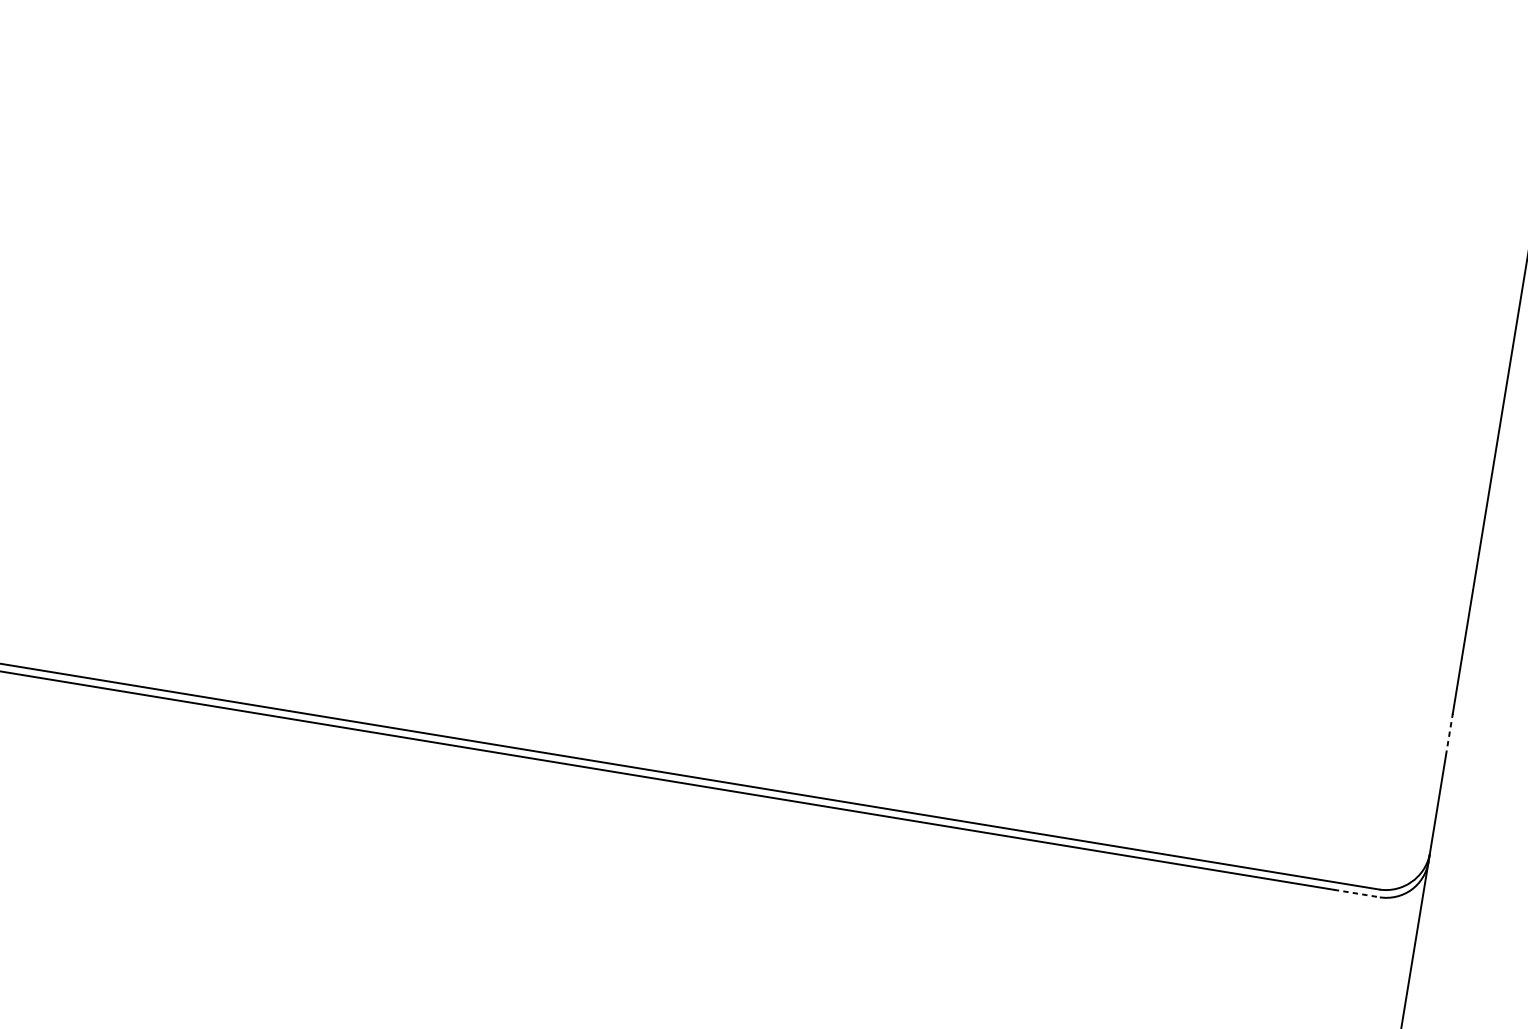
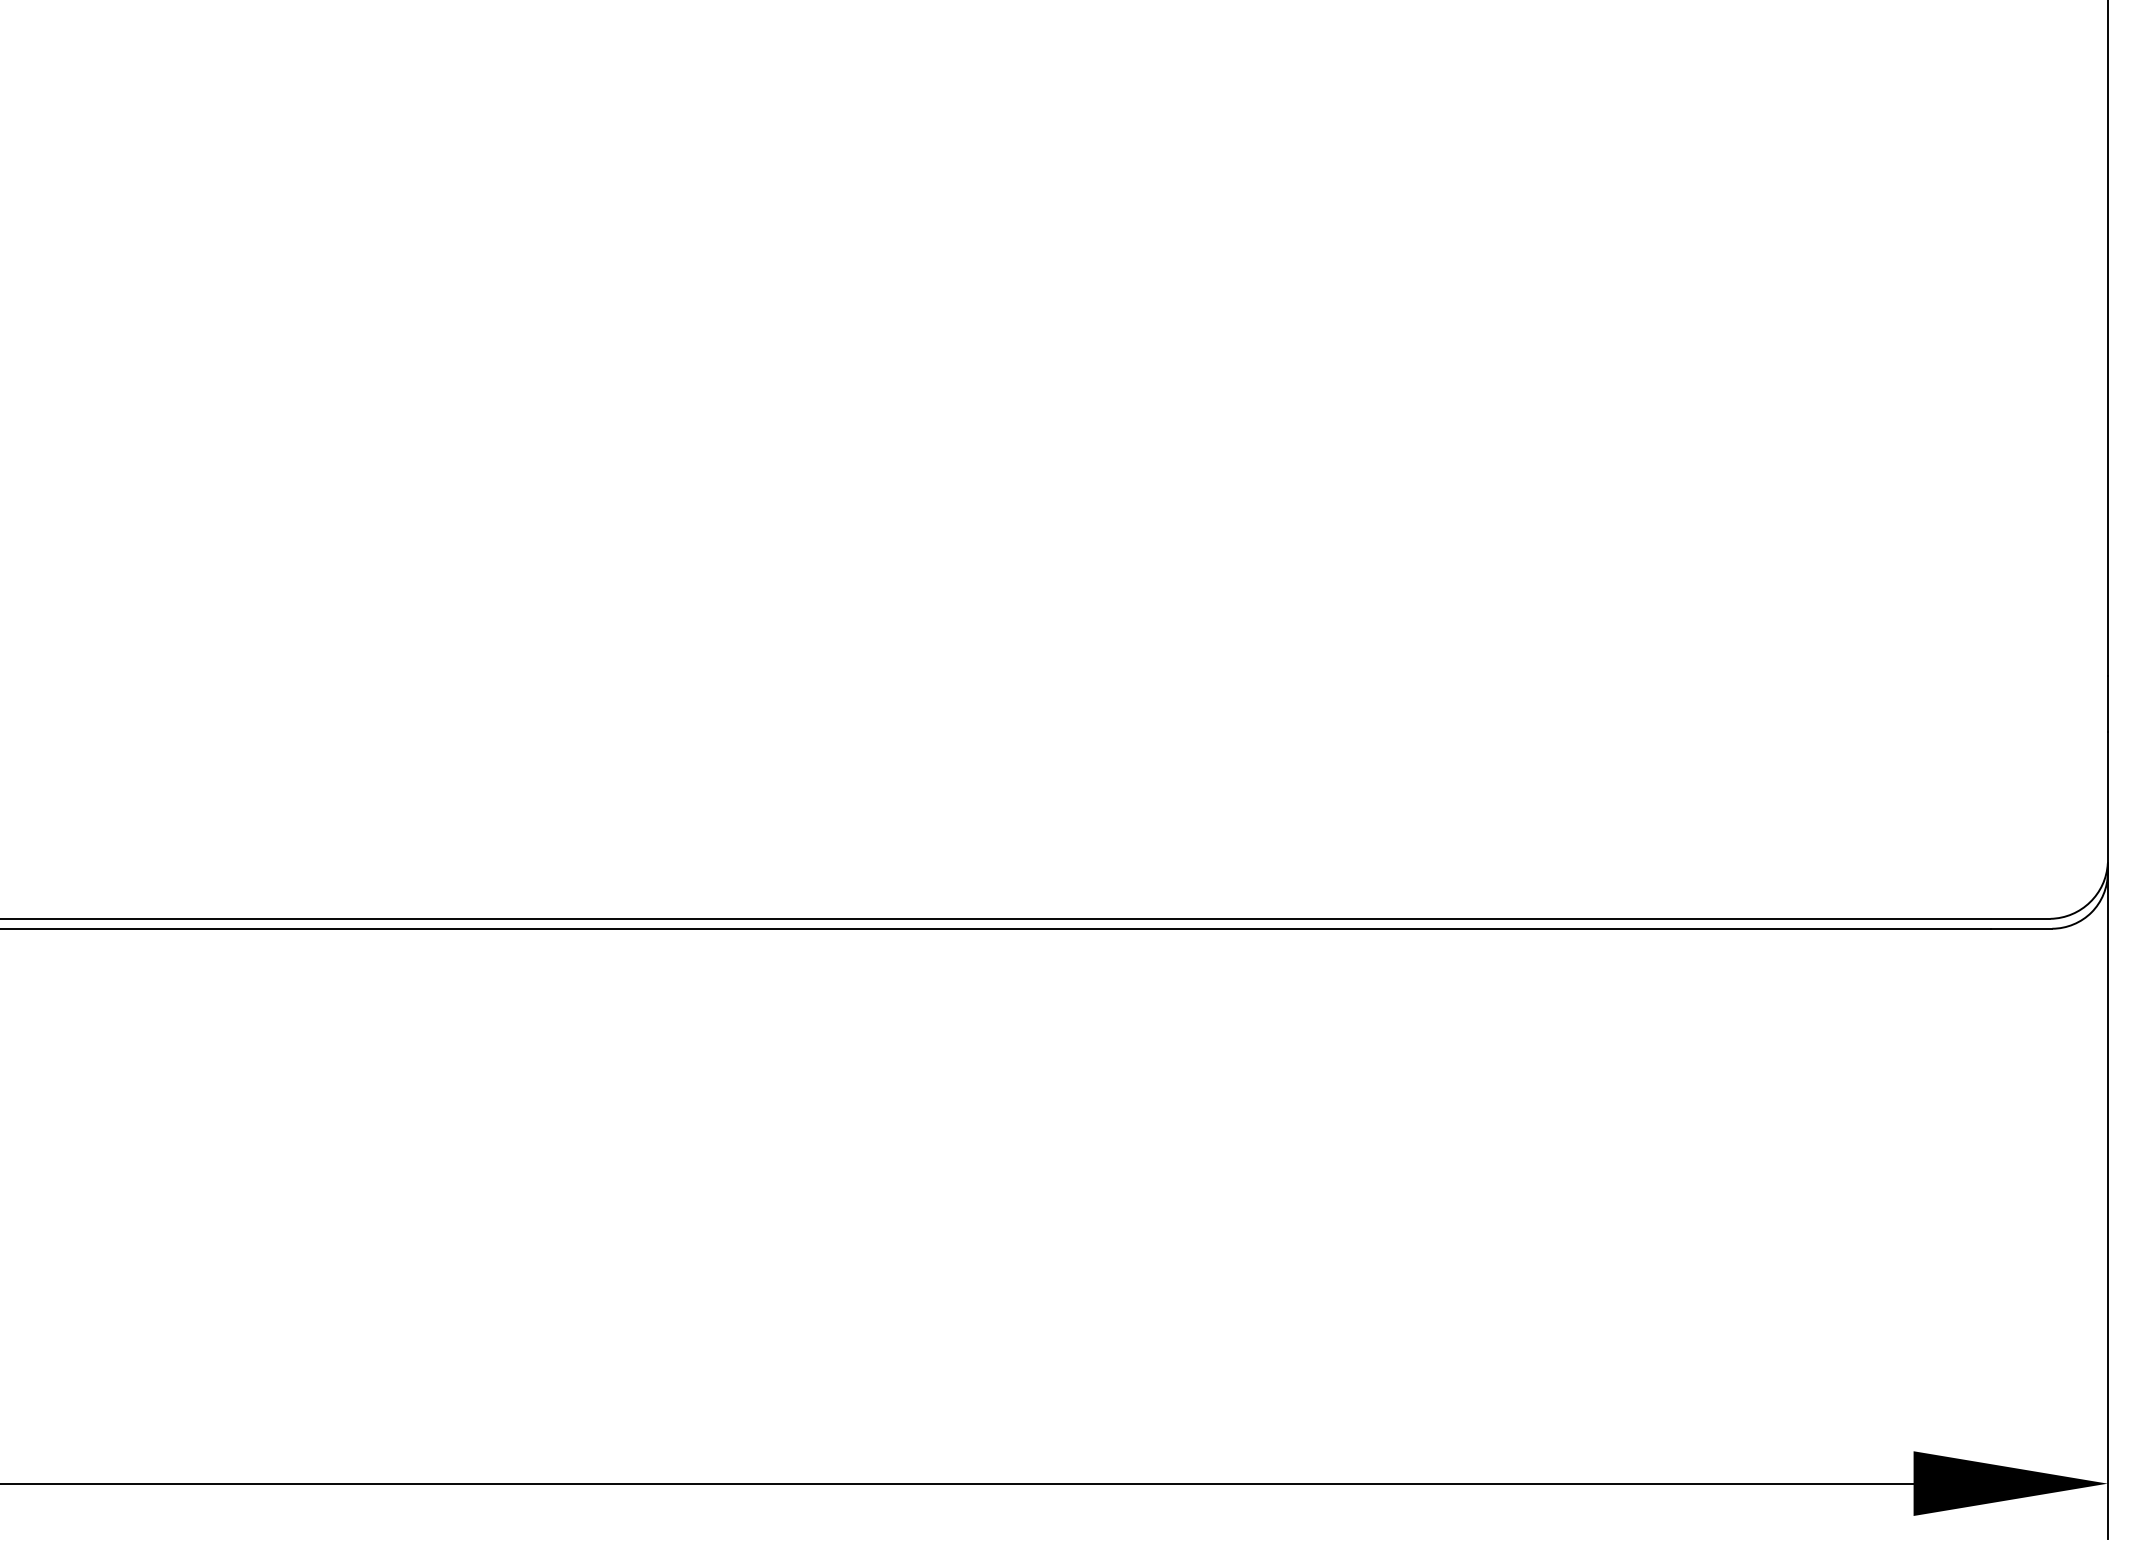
line: (1449, 734) -> (2107, 703), dashed -> solid
line: (1356, 893) -> (2021, 928), dashed -> solid

